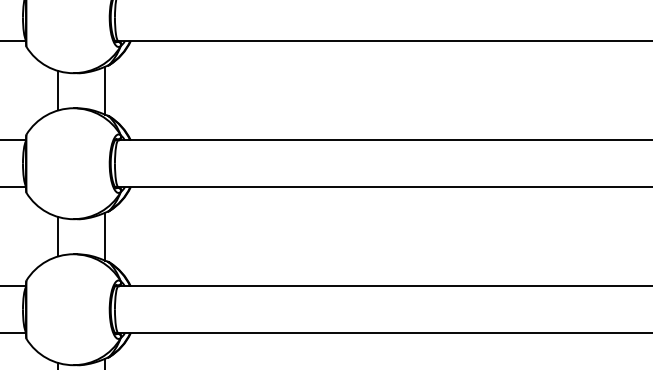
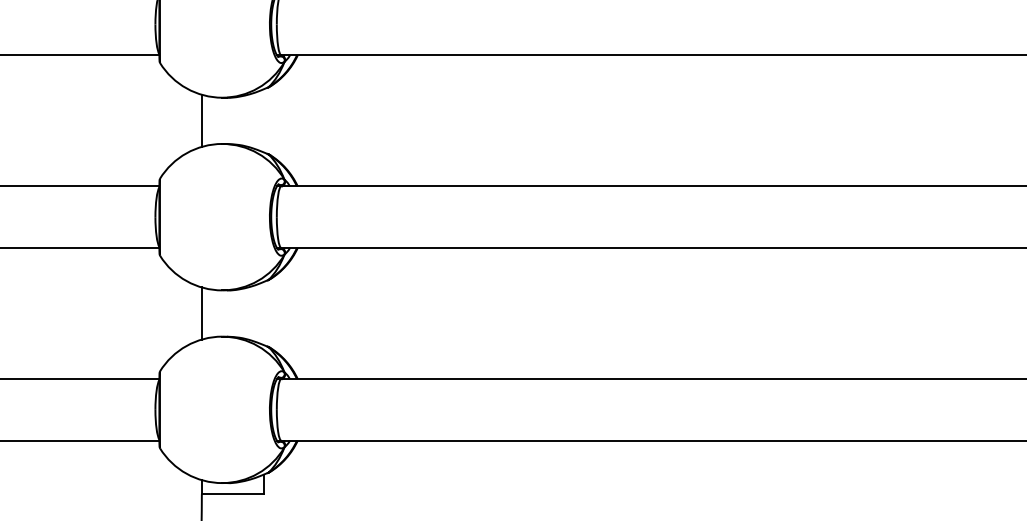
line: (104, 90) -> (263, 120), removed
line: (104, 236) -> (263, 313), removed

